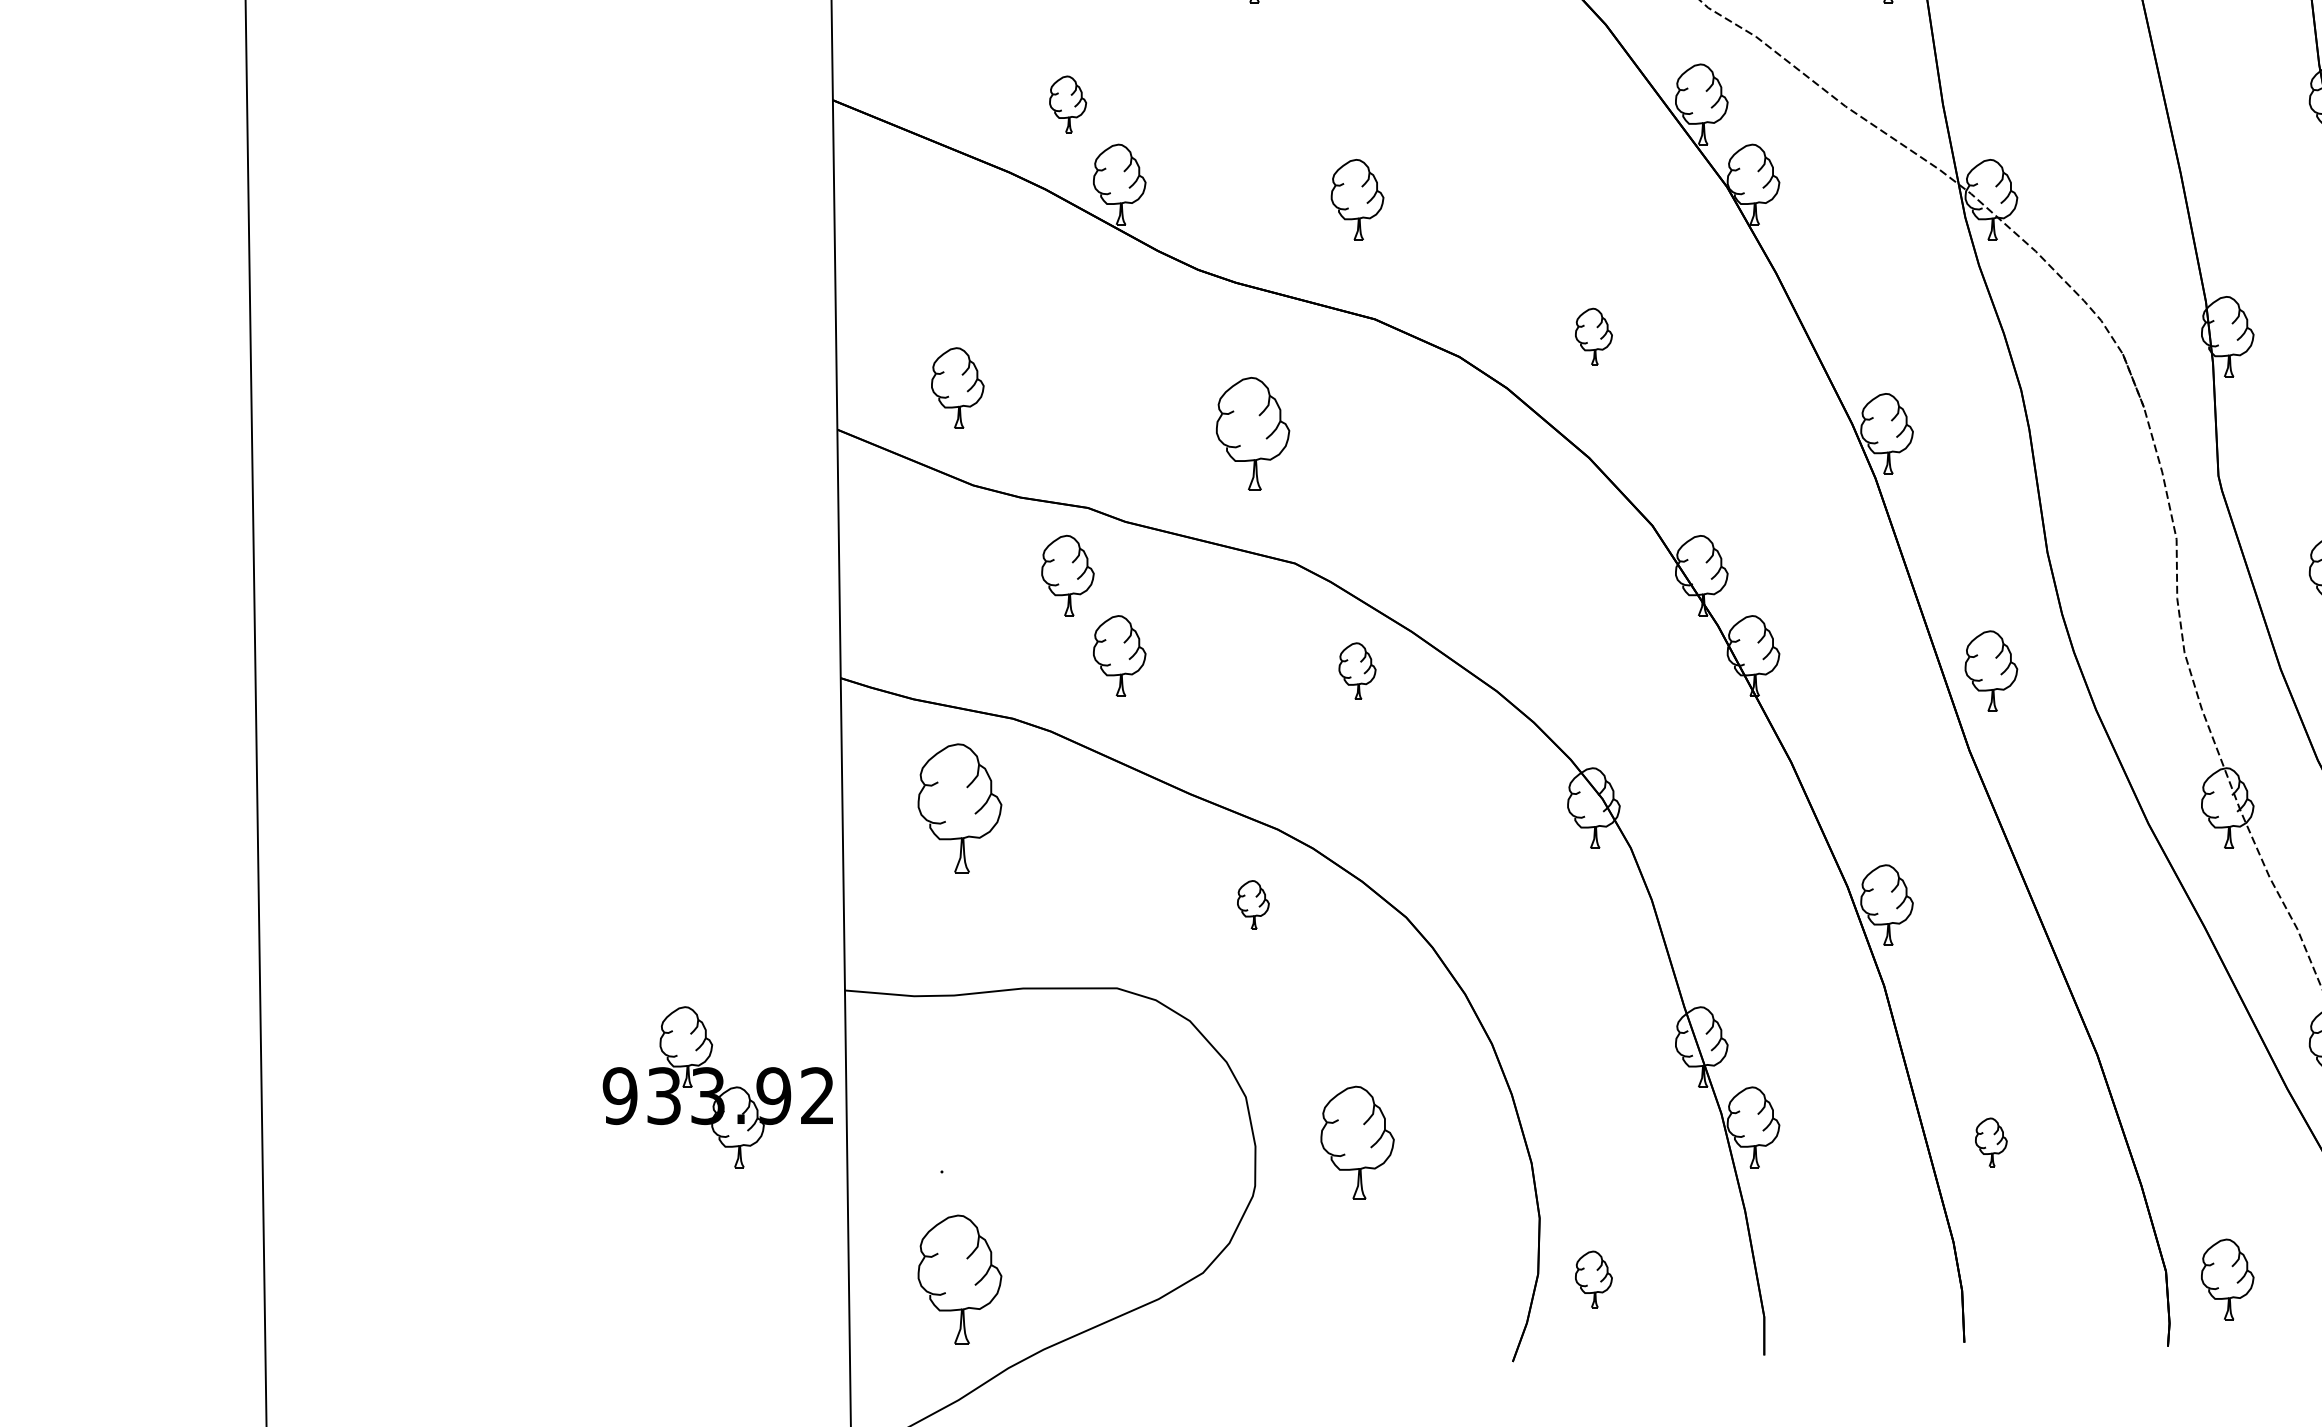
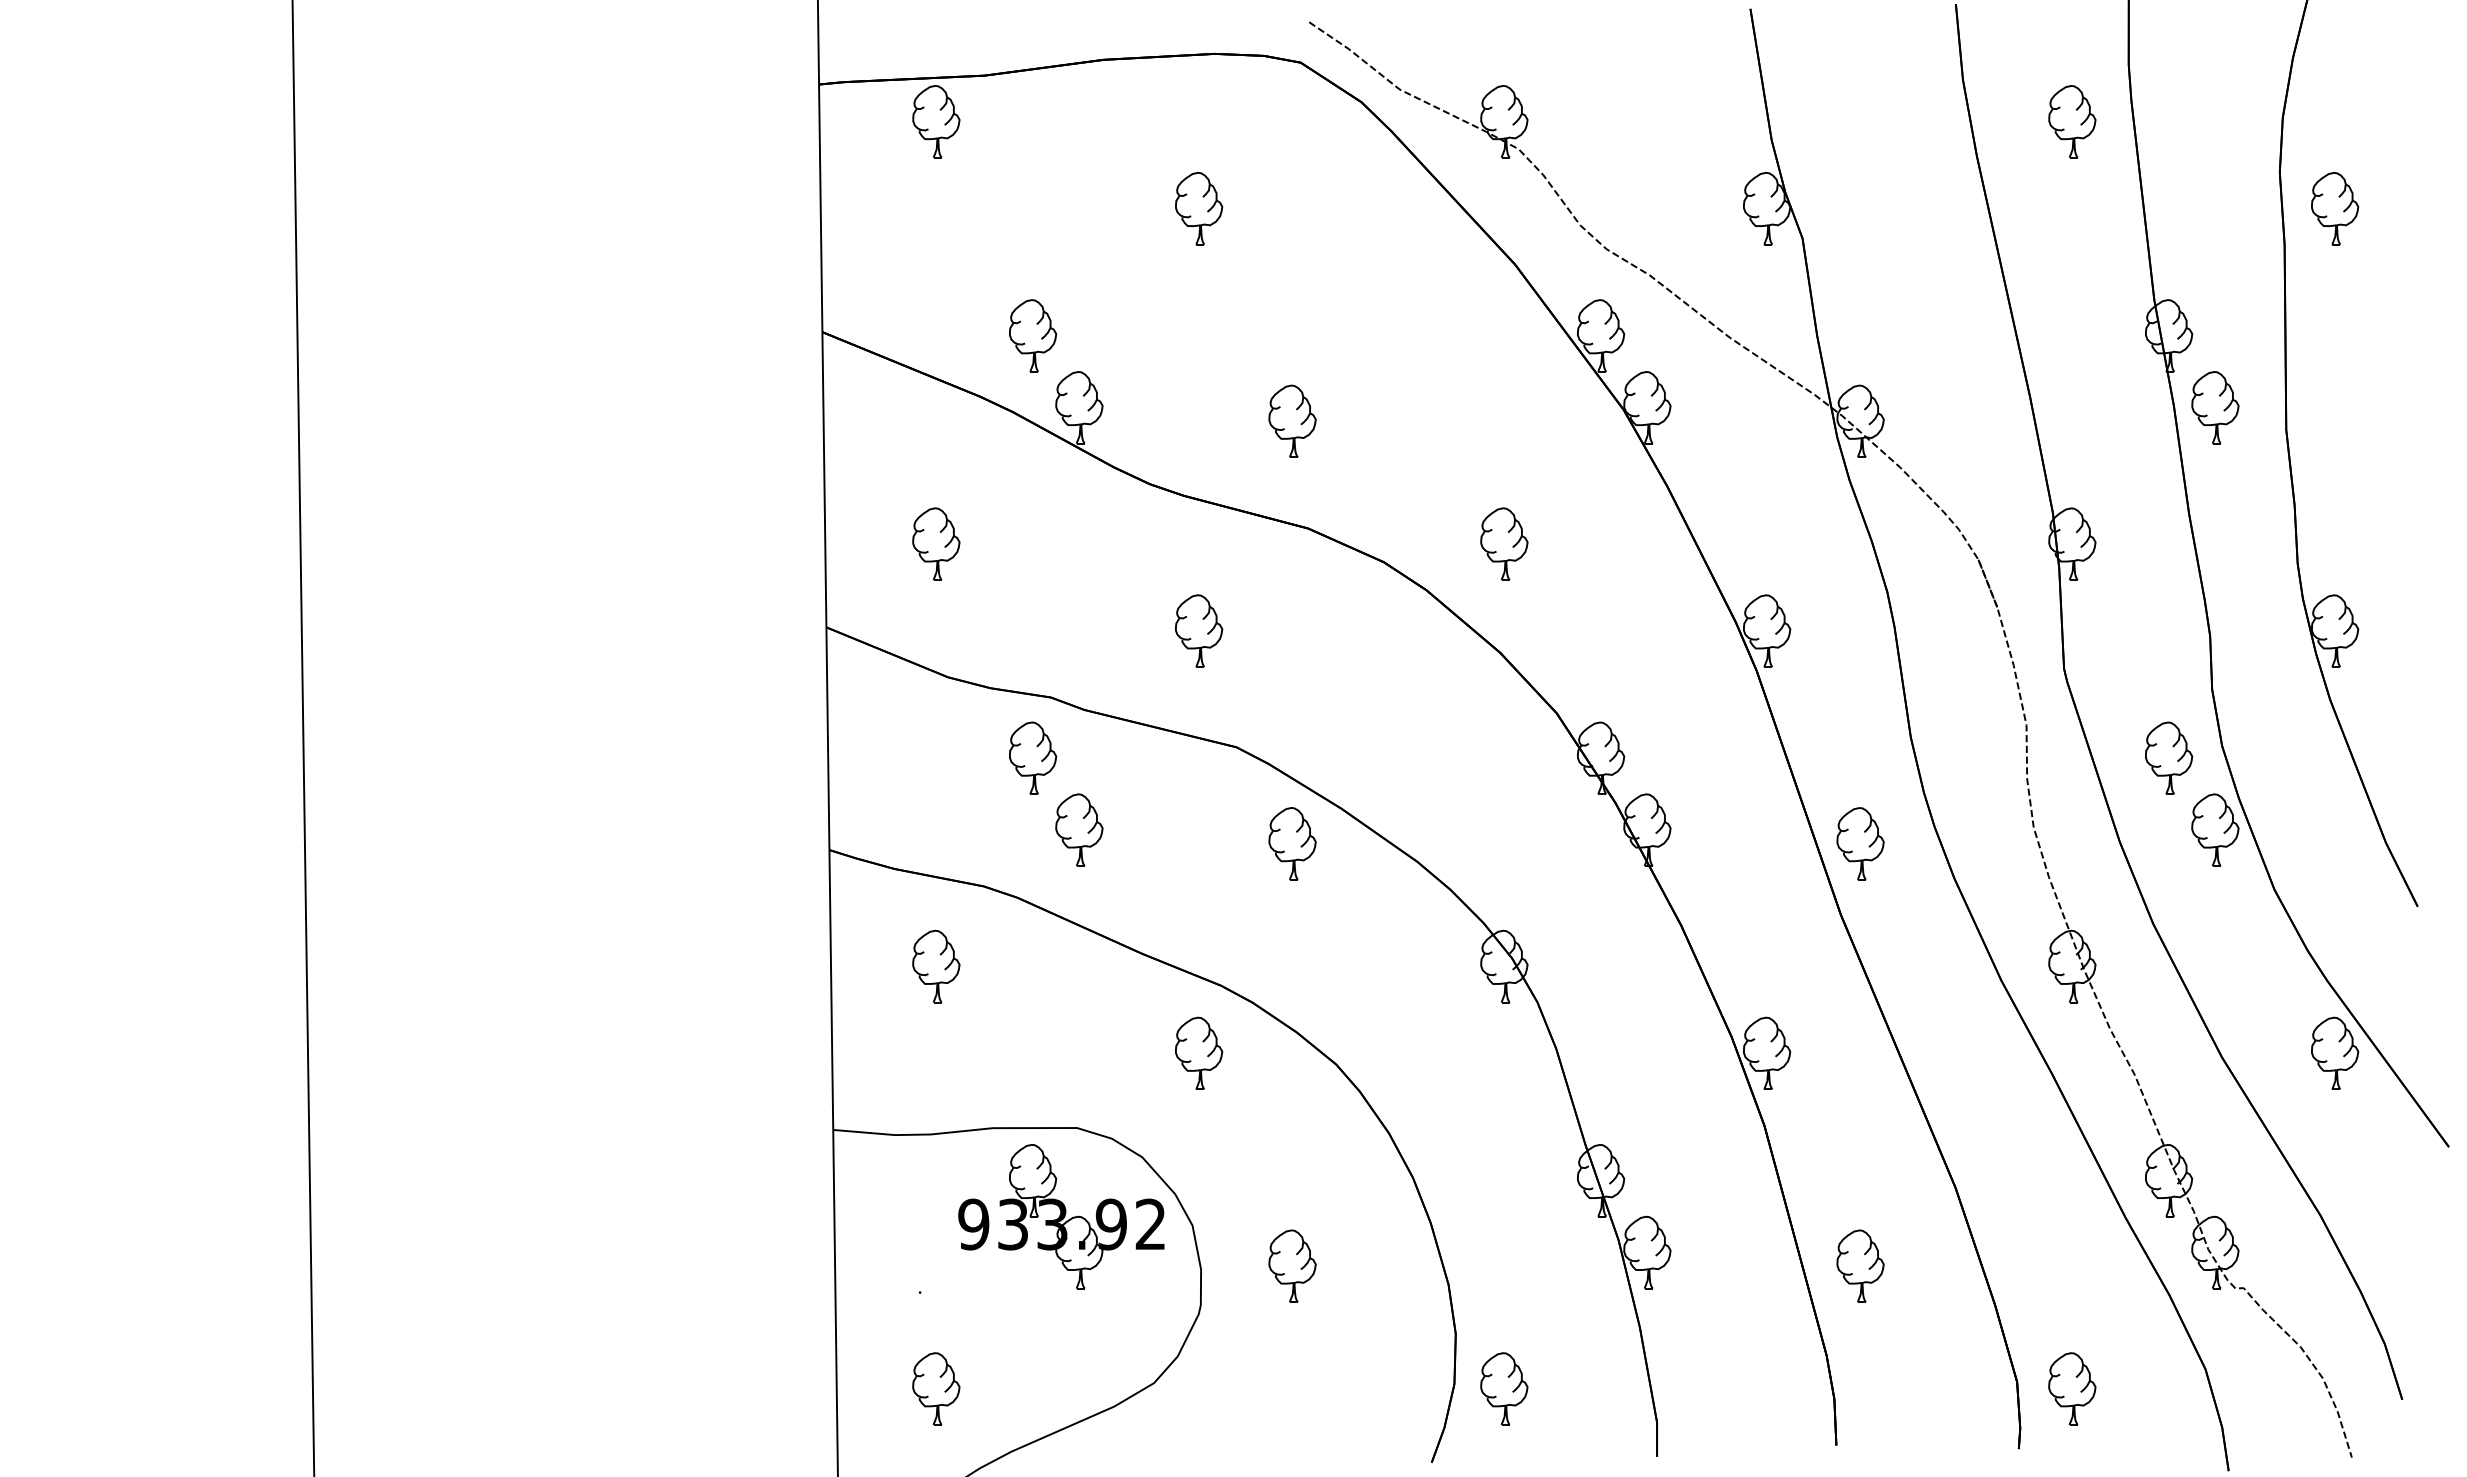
part: (1068, 103) -> (1033, 335), size x1.43
part: (1594, 336) -> (1504, 543), size x1.43
part: (957, 387) -> (936, 543), moved
part: (1253, 433) -> (1199, 630), size x0.71
part: (1357, 670) -> (1292, 843), size x1.43
part: (960, 808) -> (936, 966), size x0.62
part: (1253, 904) -> (1199, 1052), size x1.67
part: (718, 1087) -> (1061, 1216), moved
part: (1357, 1141) -> (1292, 1265), size x0.71
part: (1991, 1141) -> (1860, 1265), size x1.67
part: (960, 1279) -> (936, 1388), size x0.62
part: (1594, 1279) -> (1504, 1388), size x1.43

